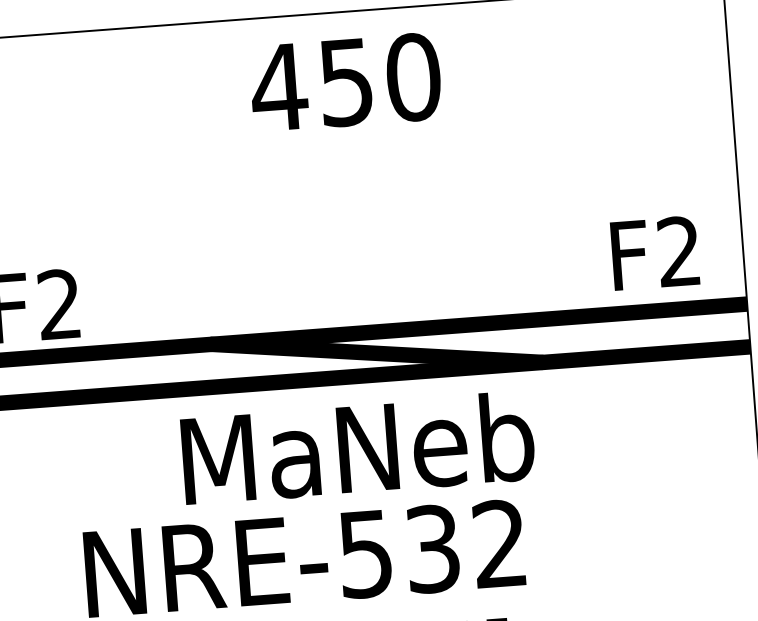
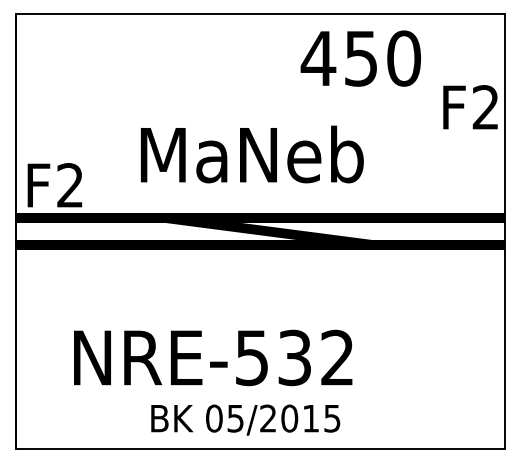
text: (345, 82) -> (360, 58), moved
text: (655, 253) -> (470, 107), moved
text: (358, 448) -> (252, 154), moved

